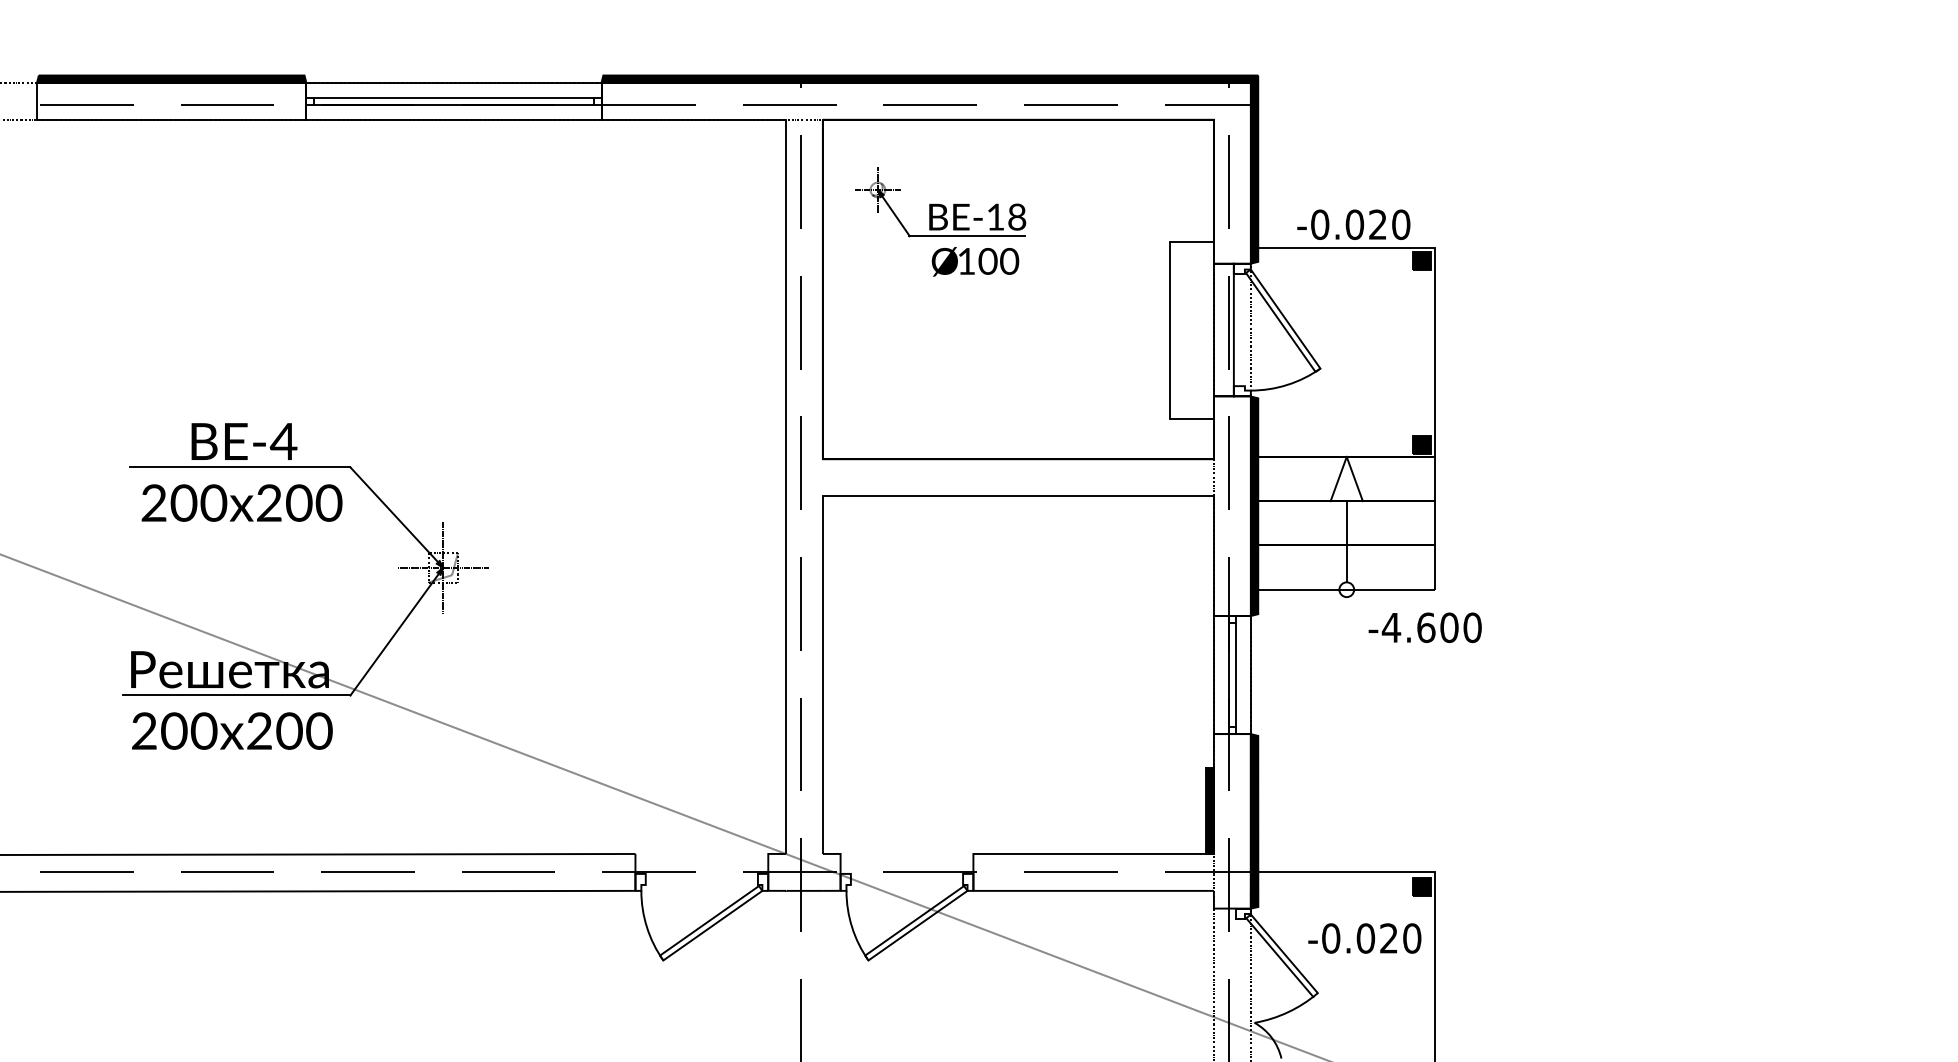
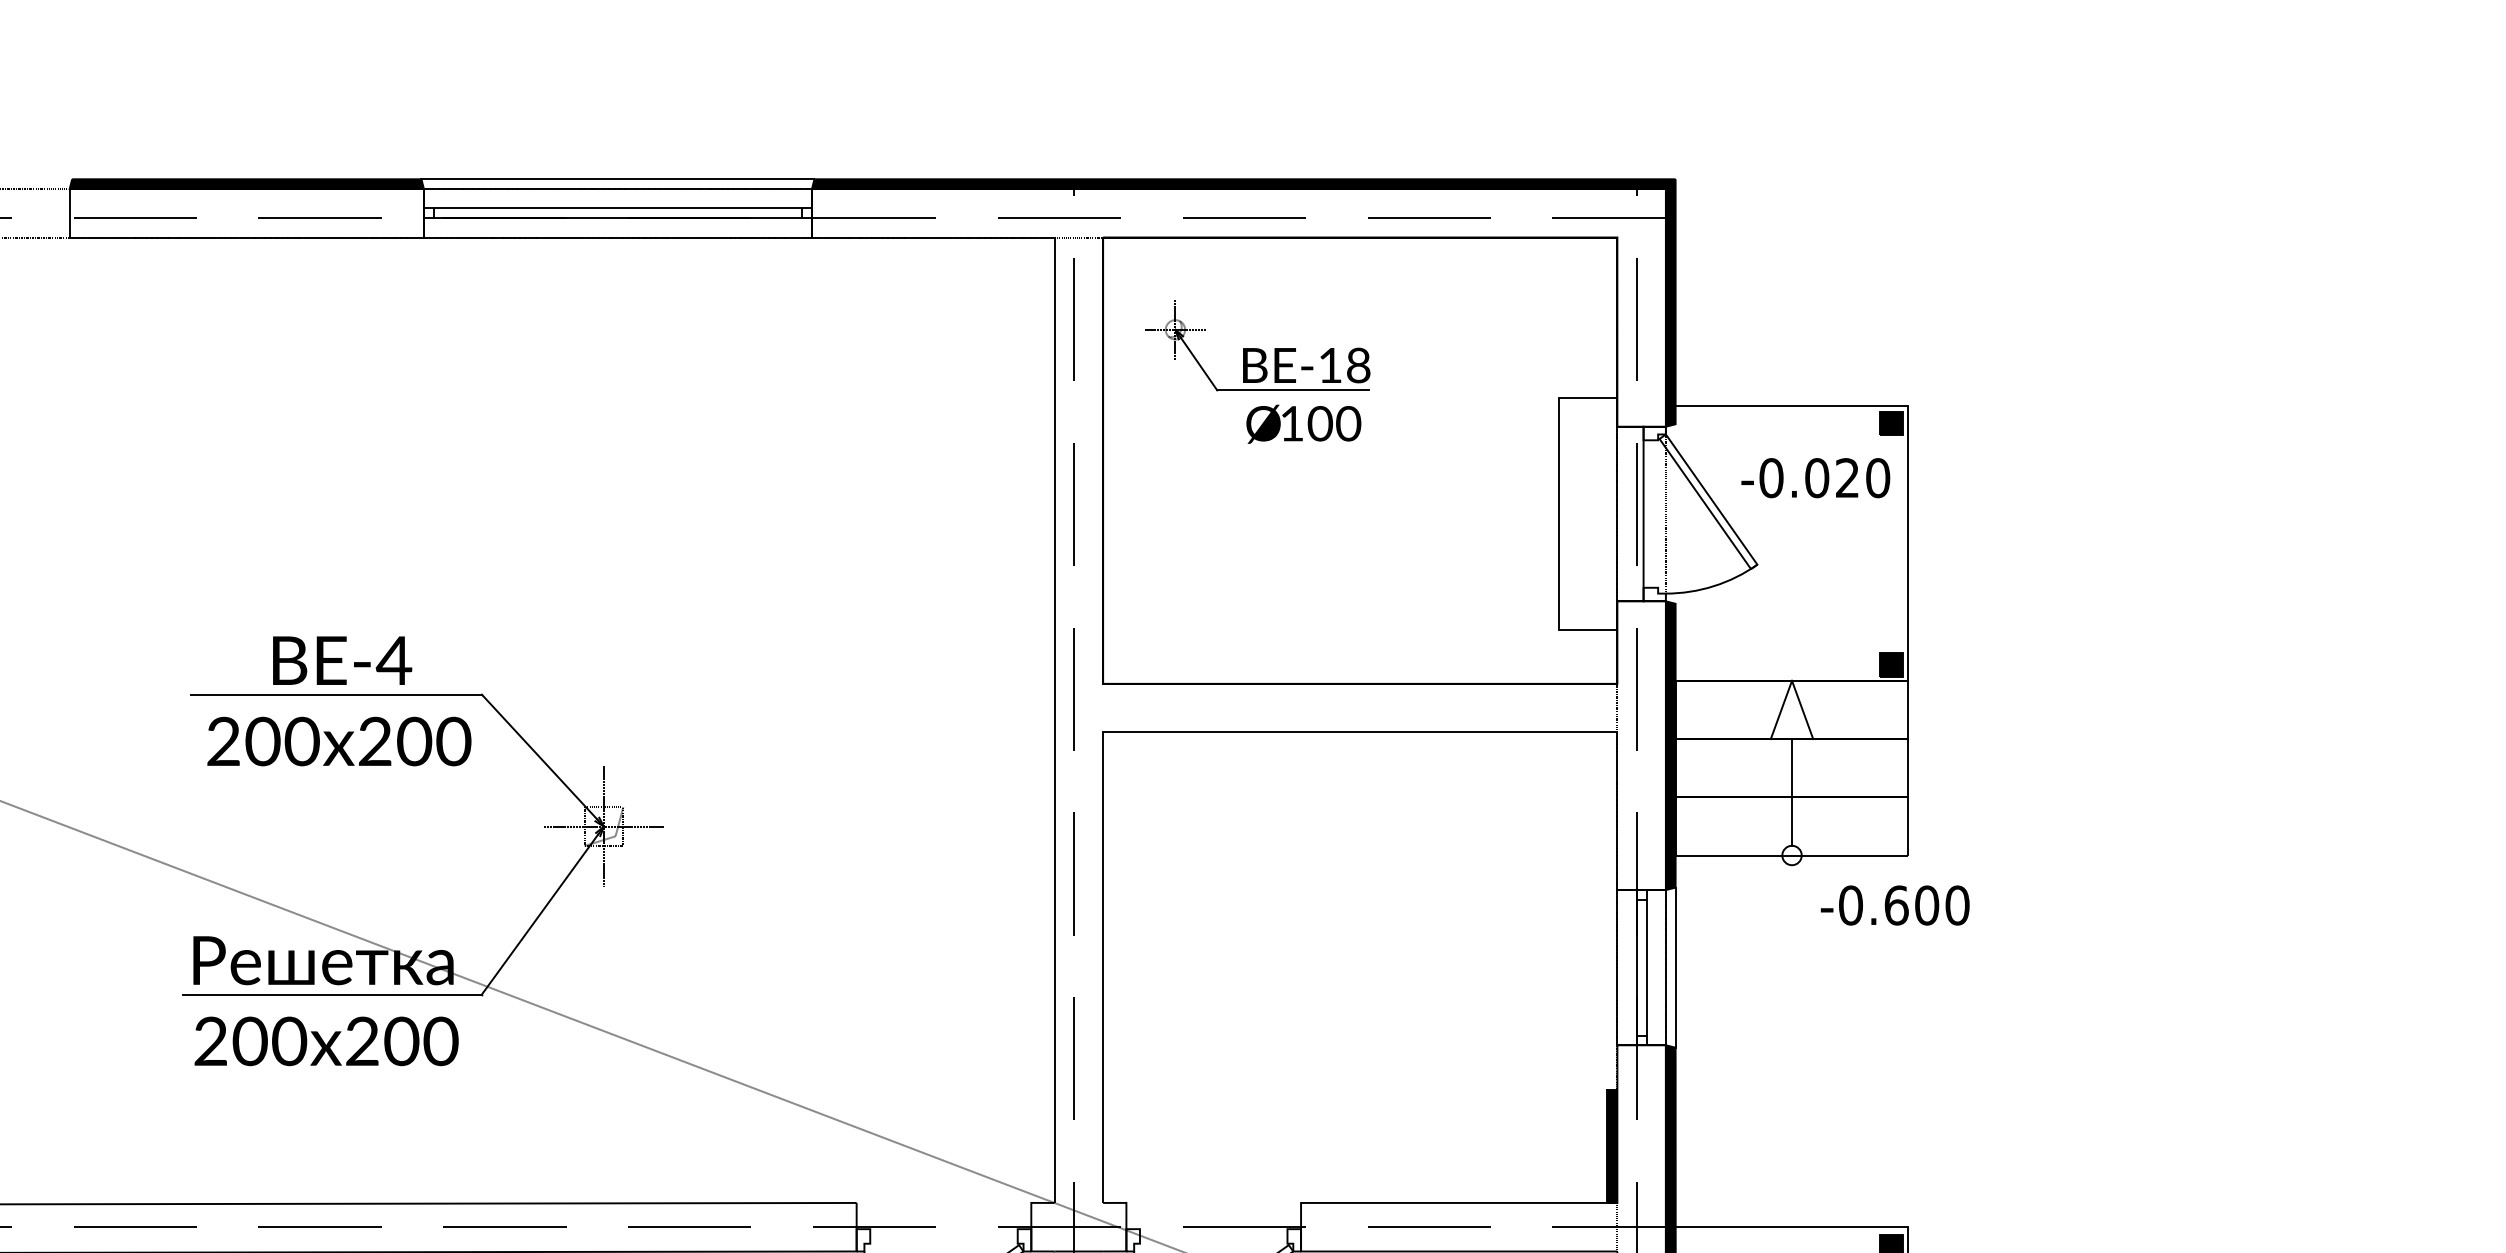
line: (453, 75) -> (617, 179), added
text: (1353, 224) -> (1815, 477), moved
text: (1391, 627) -> (1850, 905), -4.600 -> -0.600
line: (1258, 674) -> (1675, 966), added

